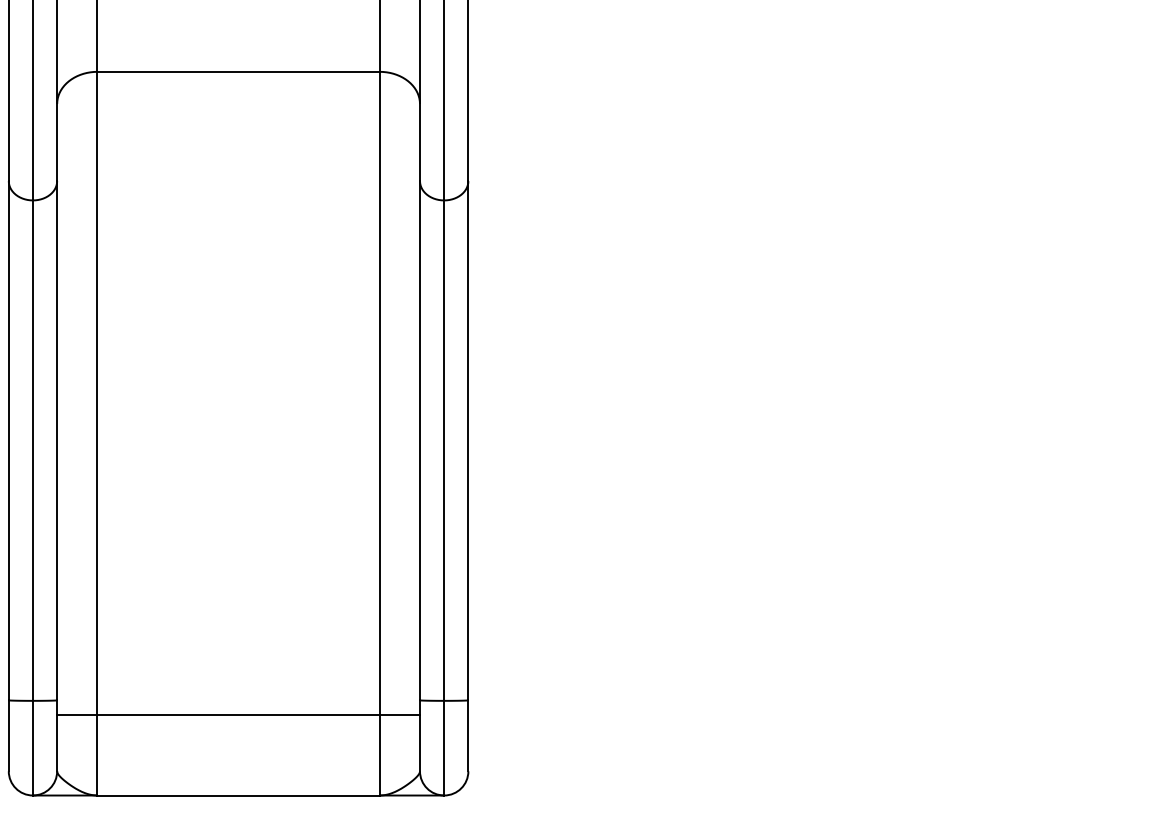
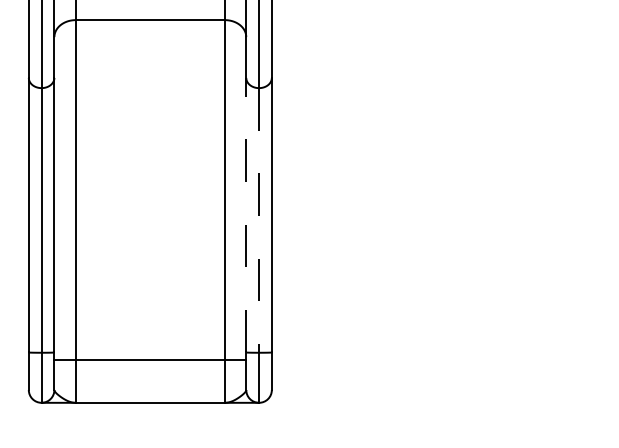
line: (420, 439) -> (246, 214), solid -> dashed
line: (445, 450) -> (259, 220), solid -> dashed

